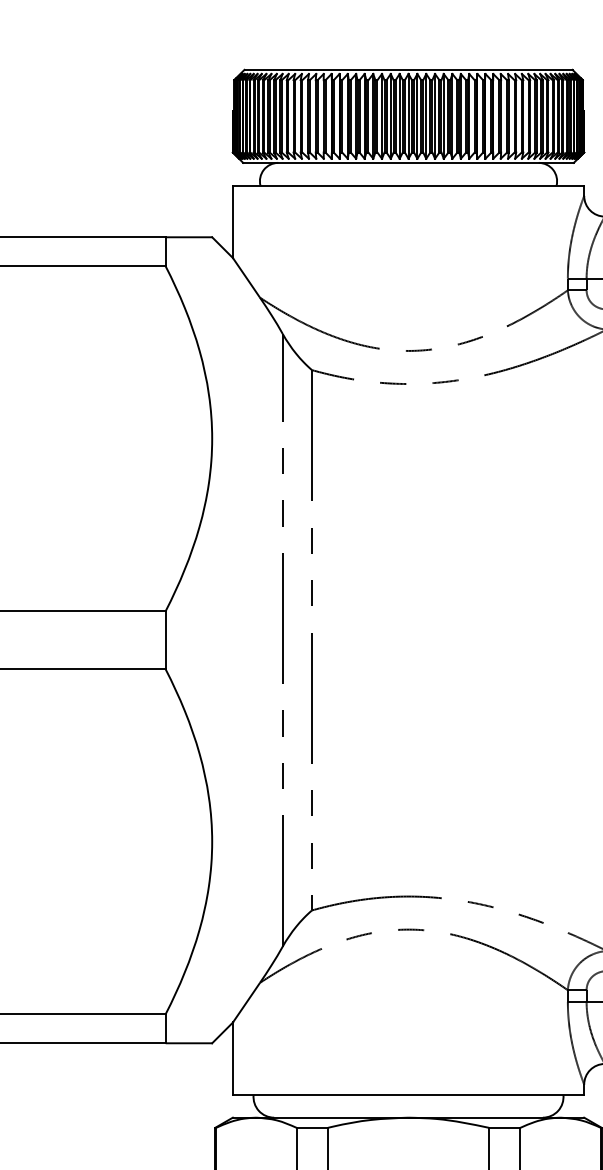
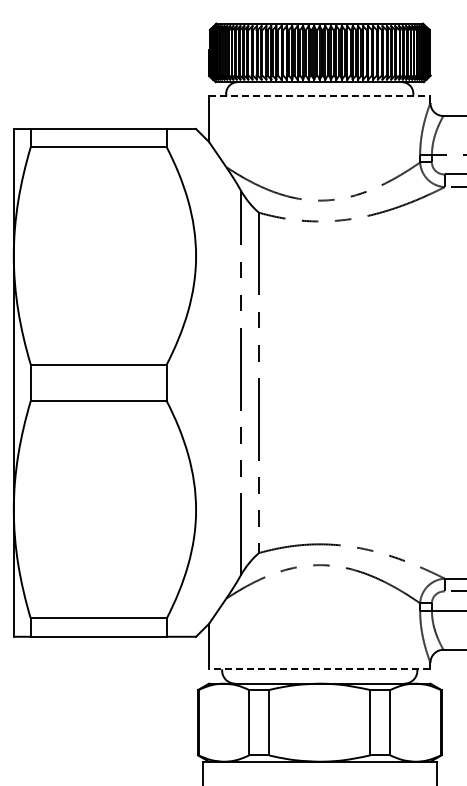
line: (408, 185) -> (319, 96), solid -> dashed
line: (408, 1095) -> (319, 669), solid -> dashed

